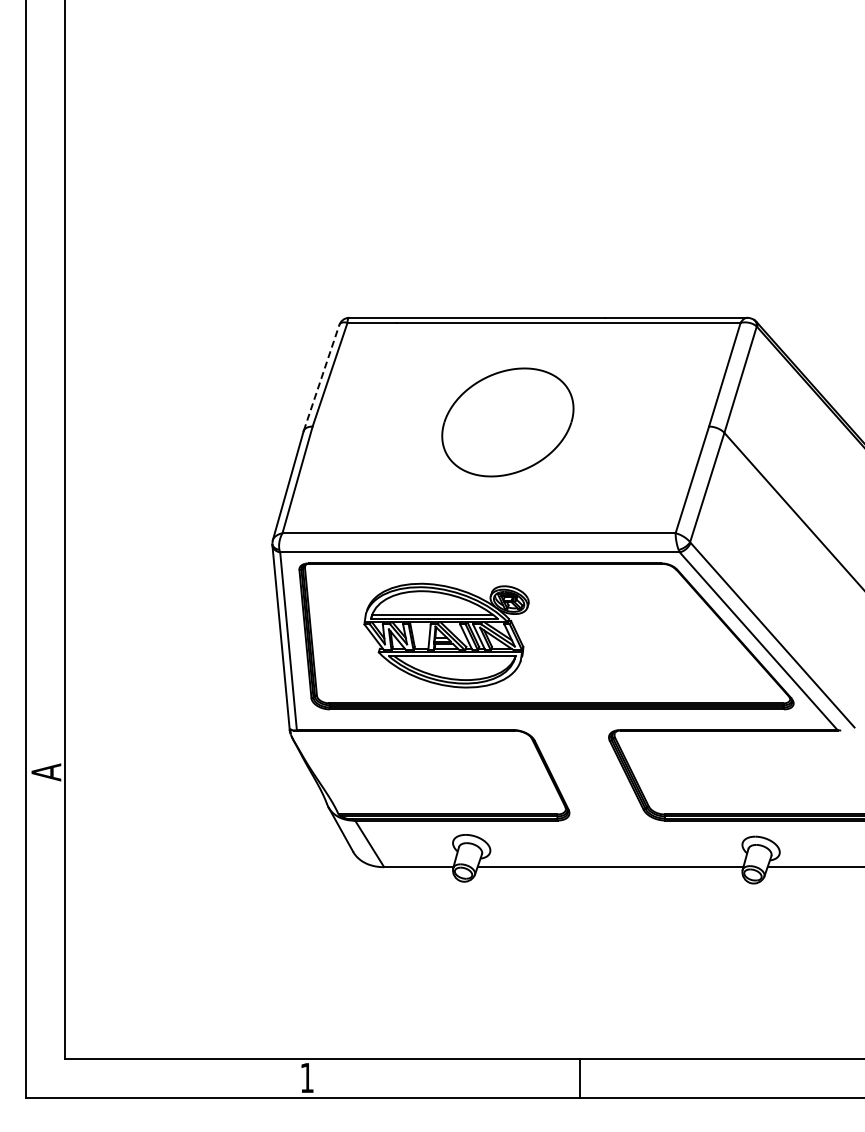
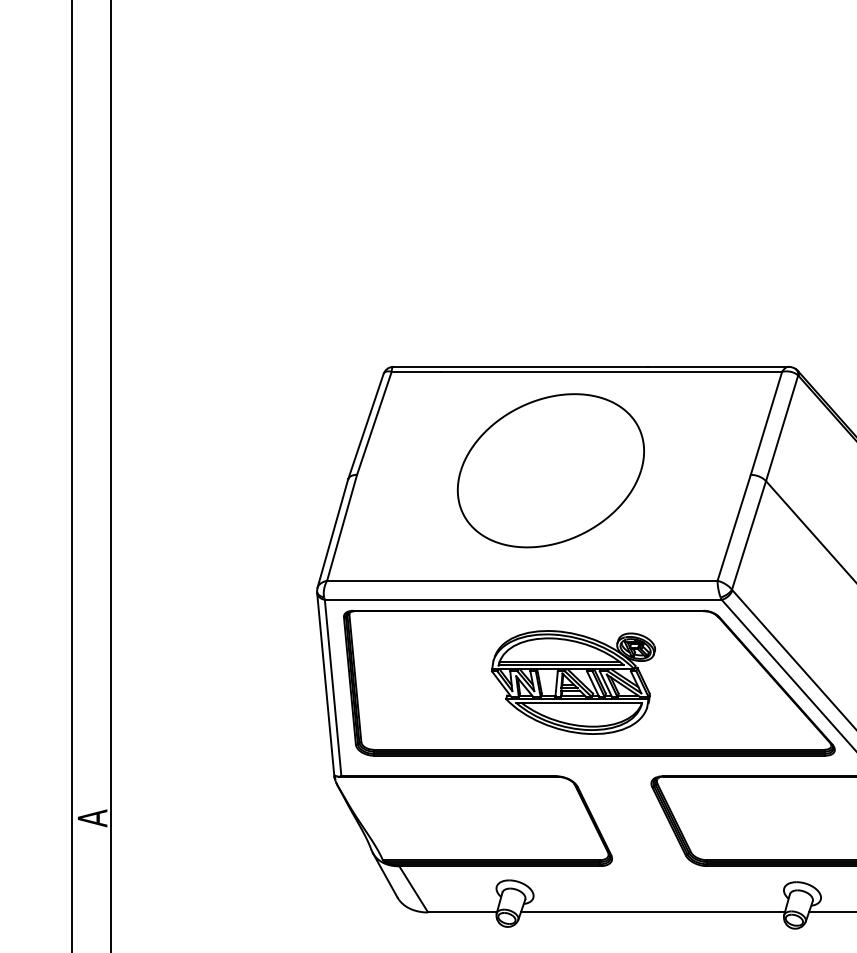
line: (321, 377) -> (365, 426), dashed -> solid
part: (507, 422) -> (550, 470), size x1.43
part: (446, 635) -> (573, 682), moved

